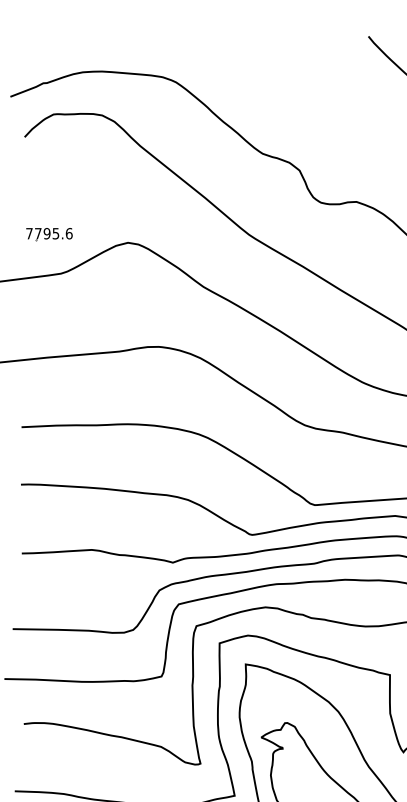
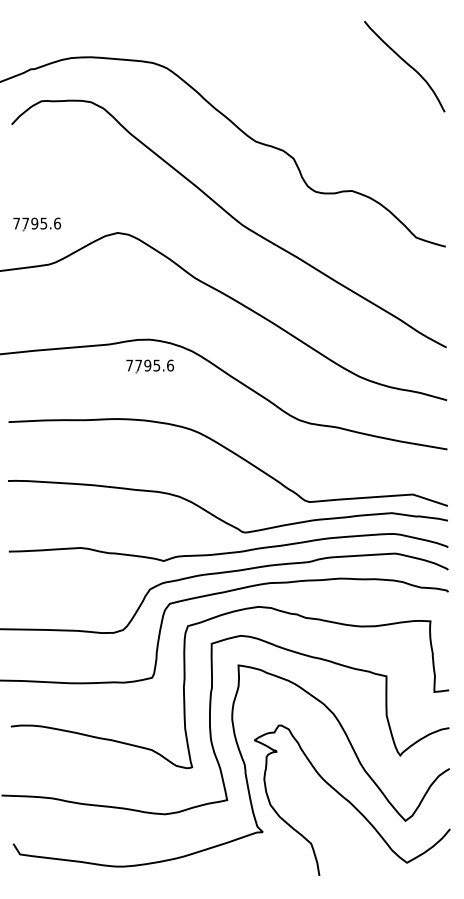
part: (159, 373) -> (150, 366), added

